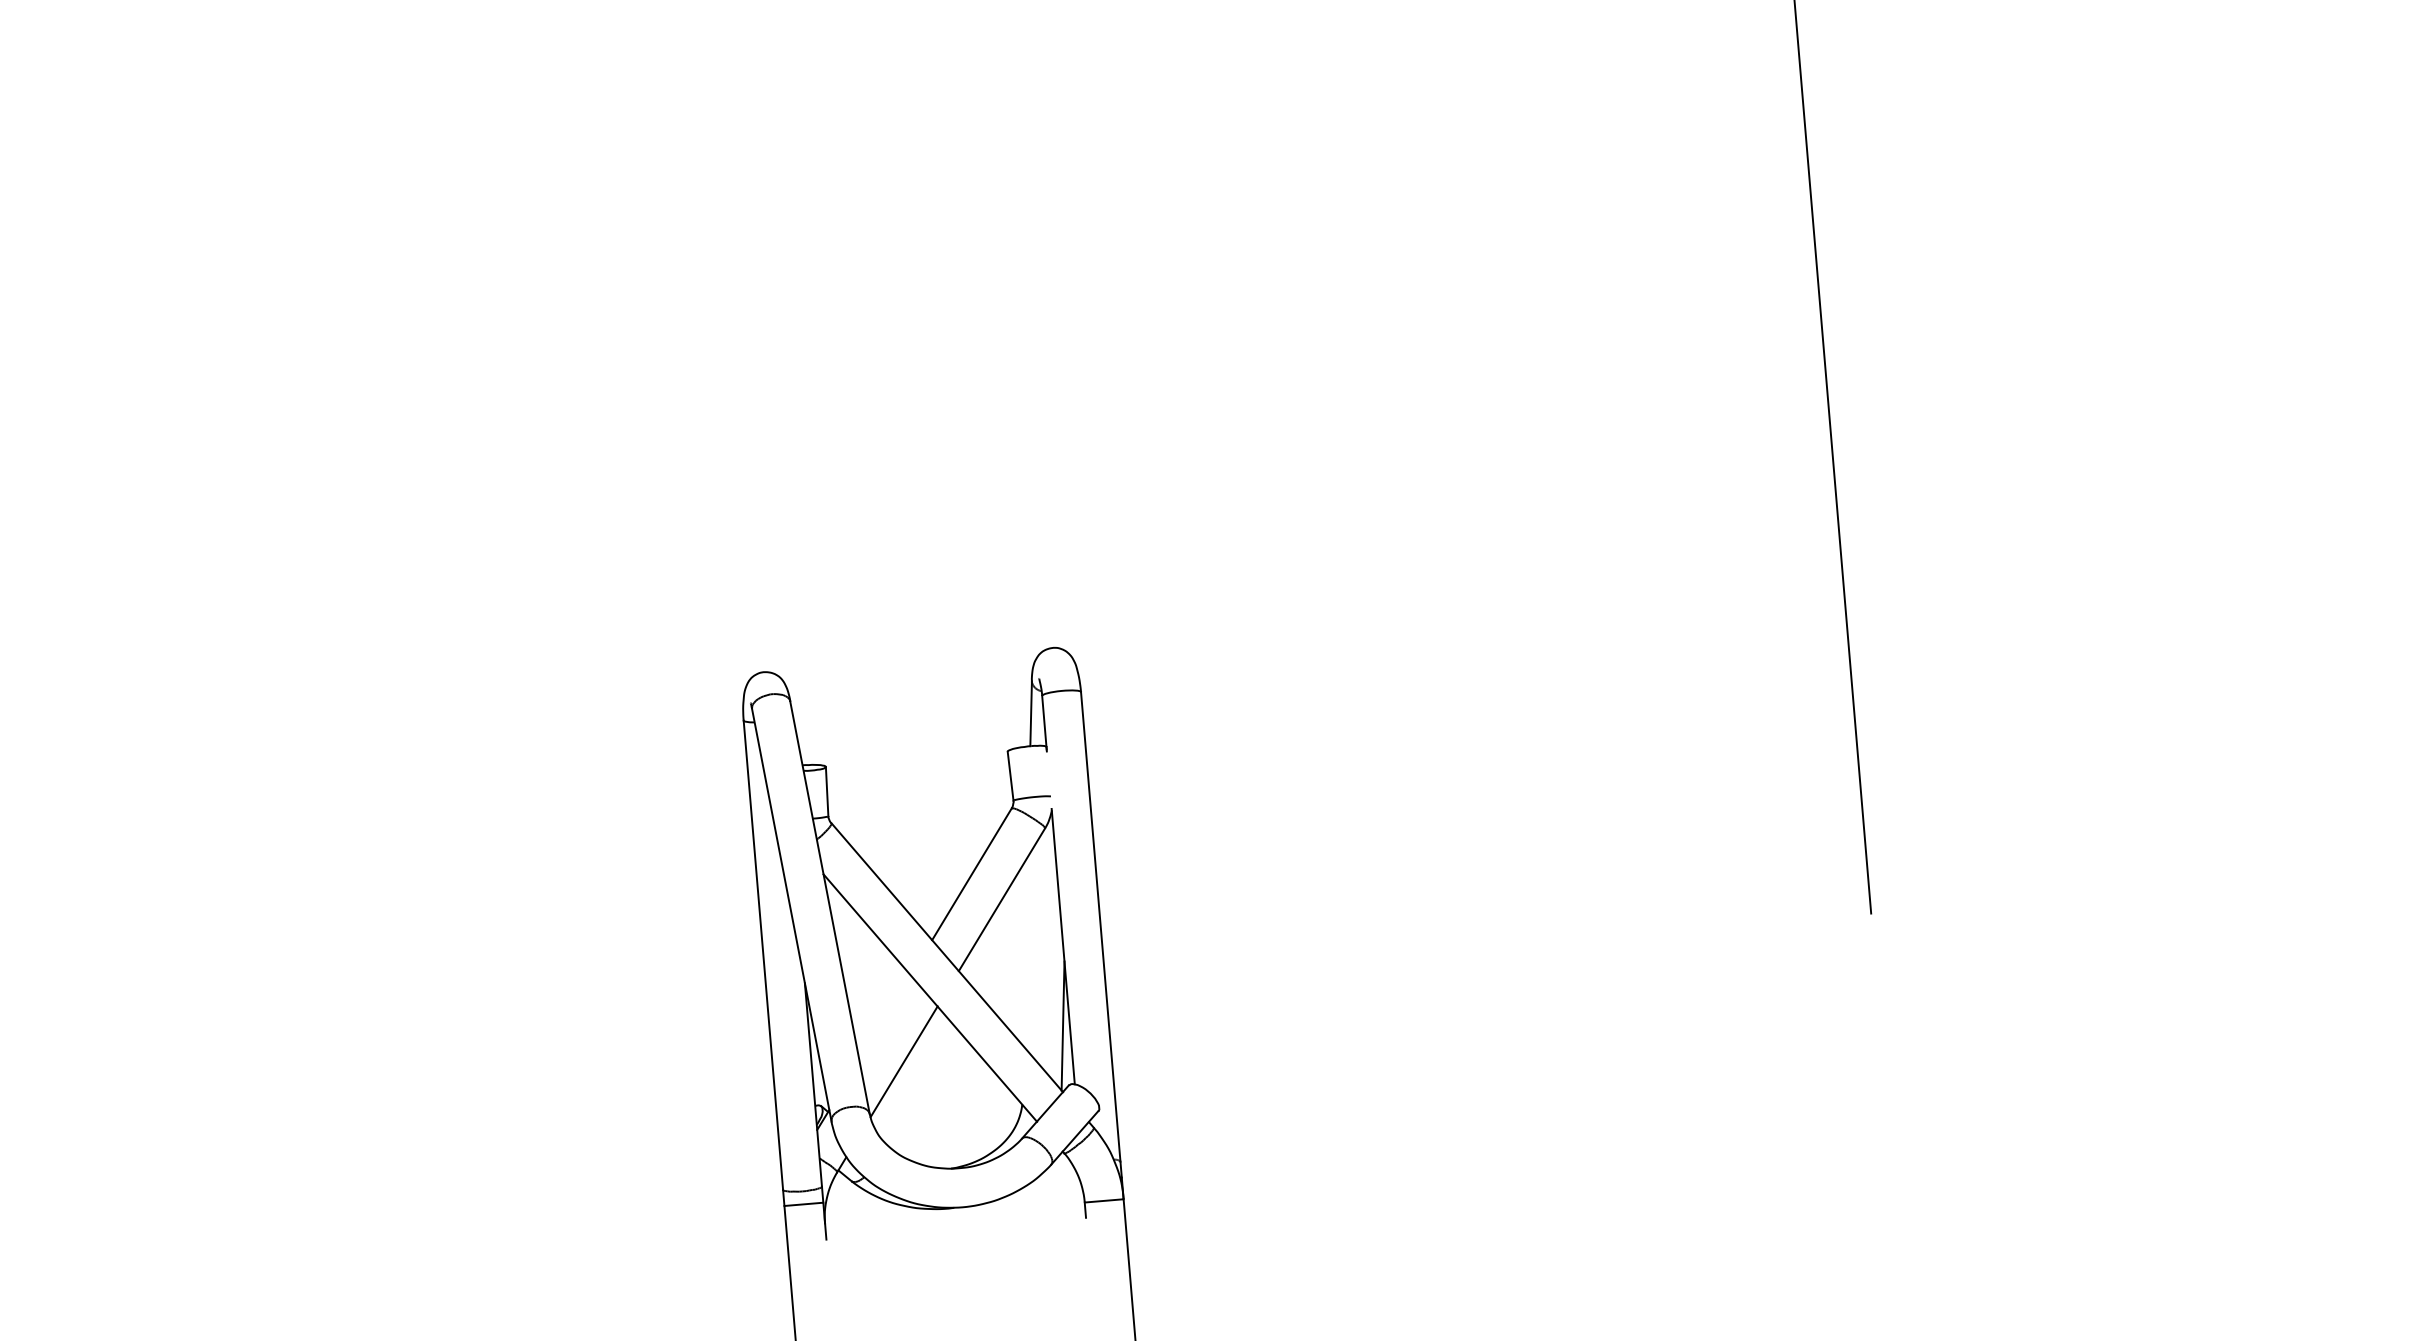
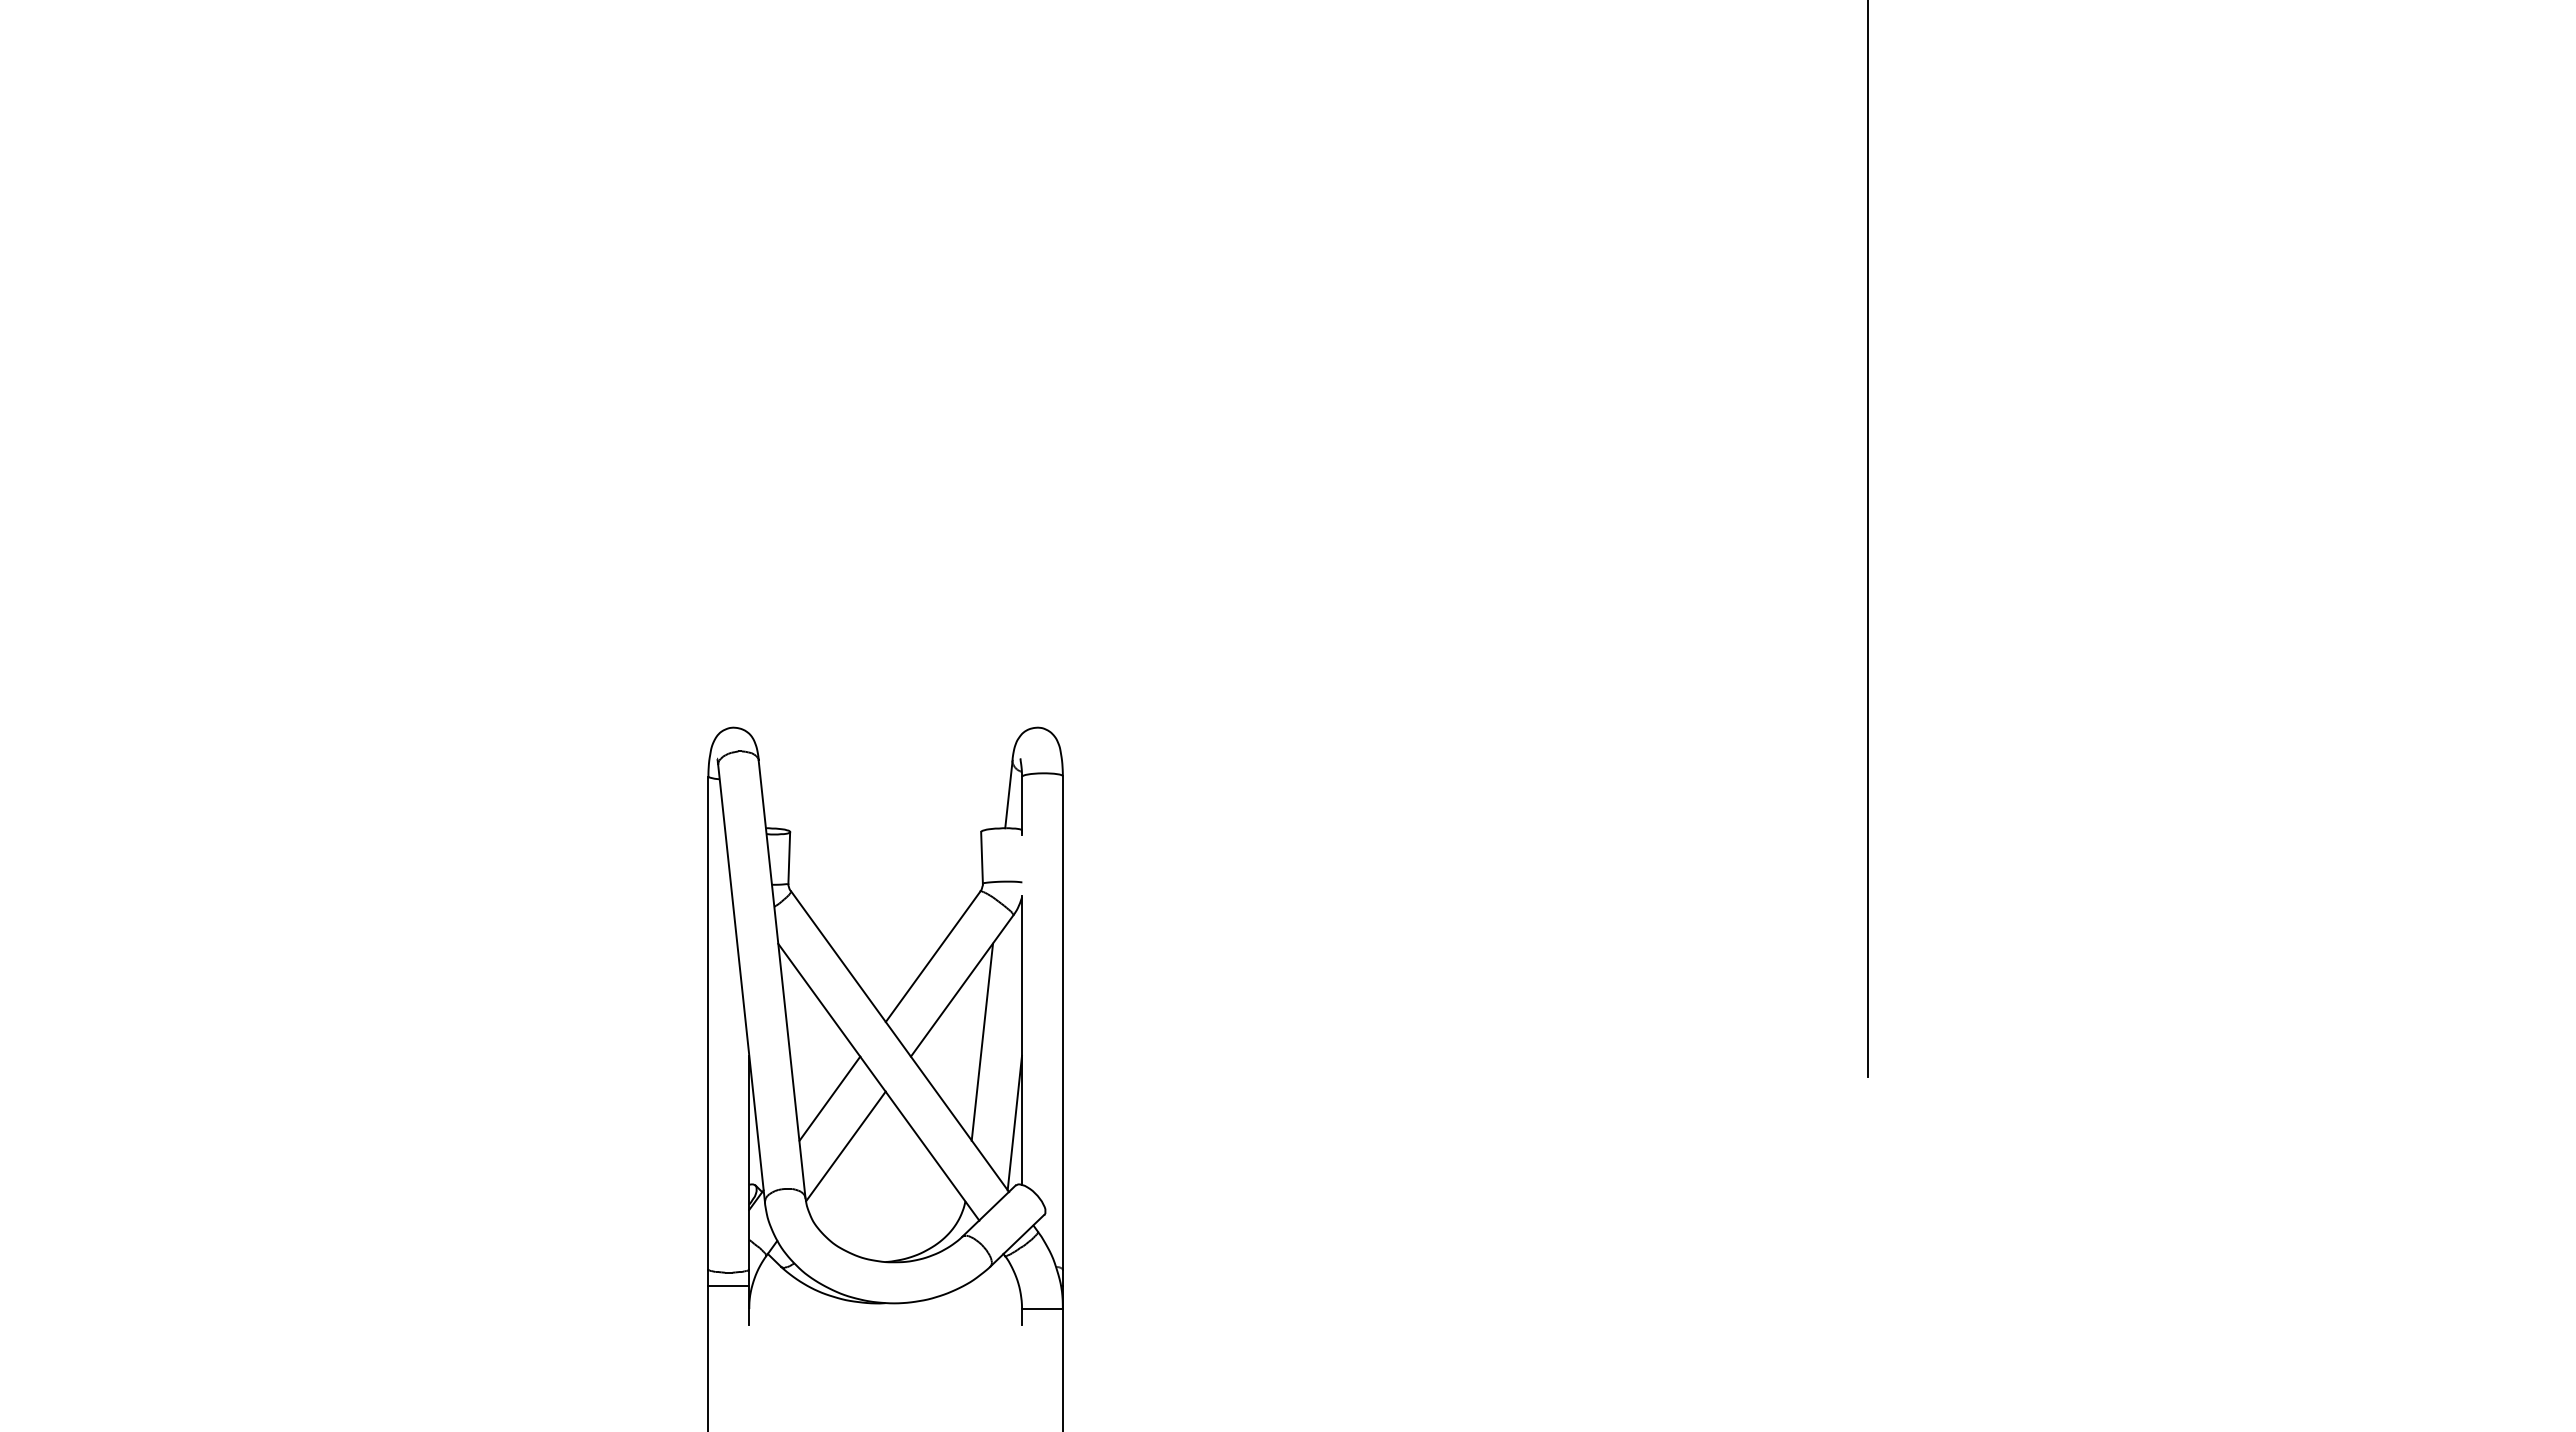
line: (1025, 950) -> (982, 1041), added
line: (884, 1017) -> (829, 1098), added

